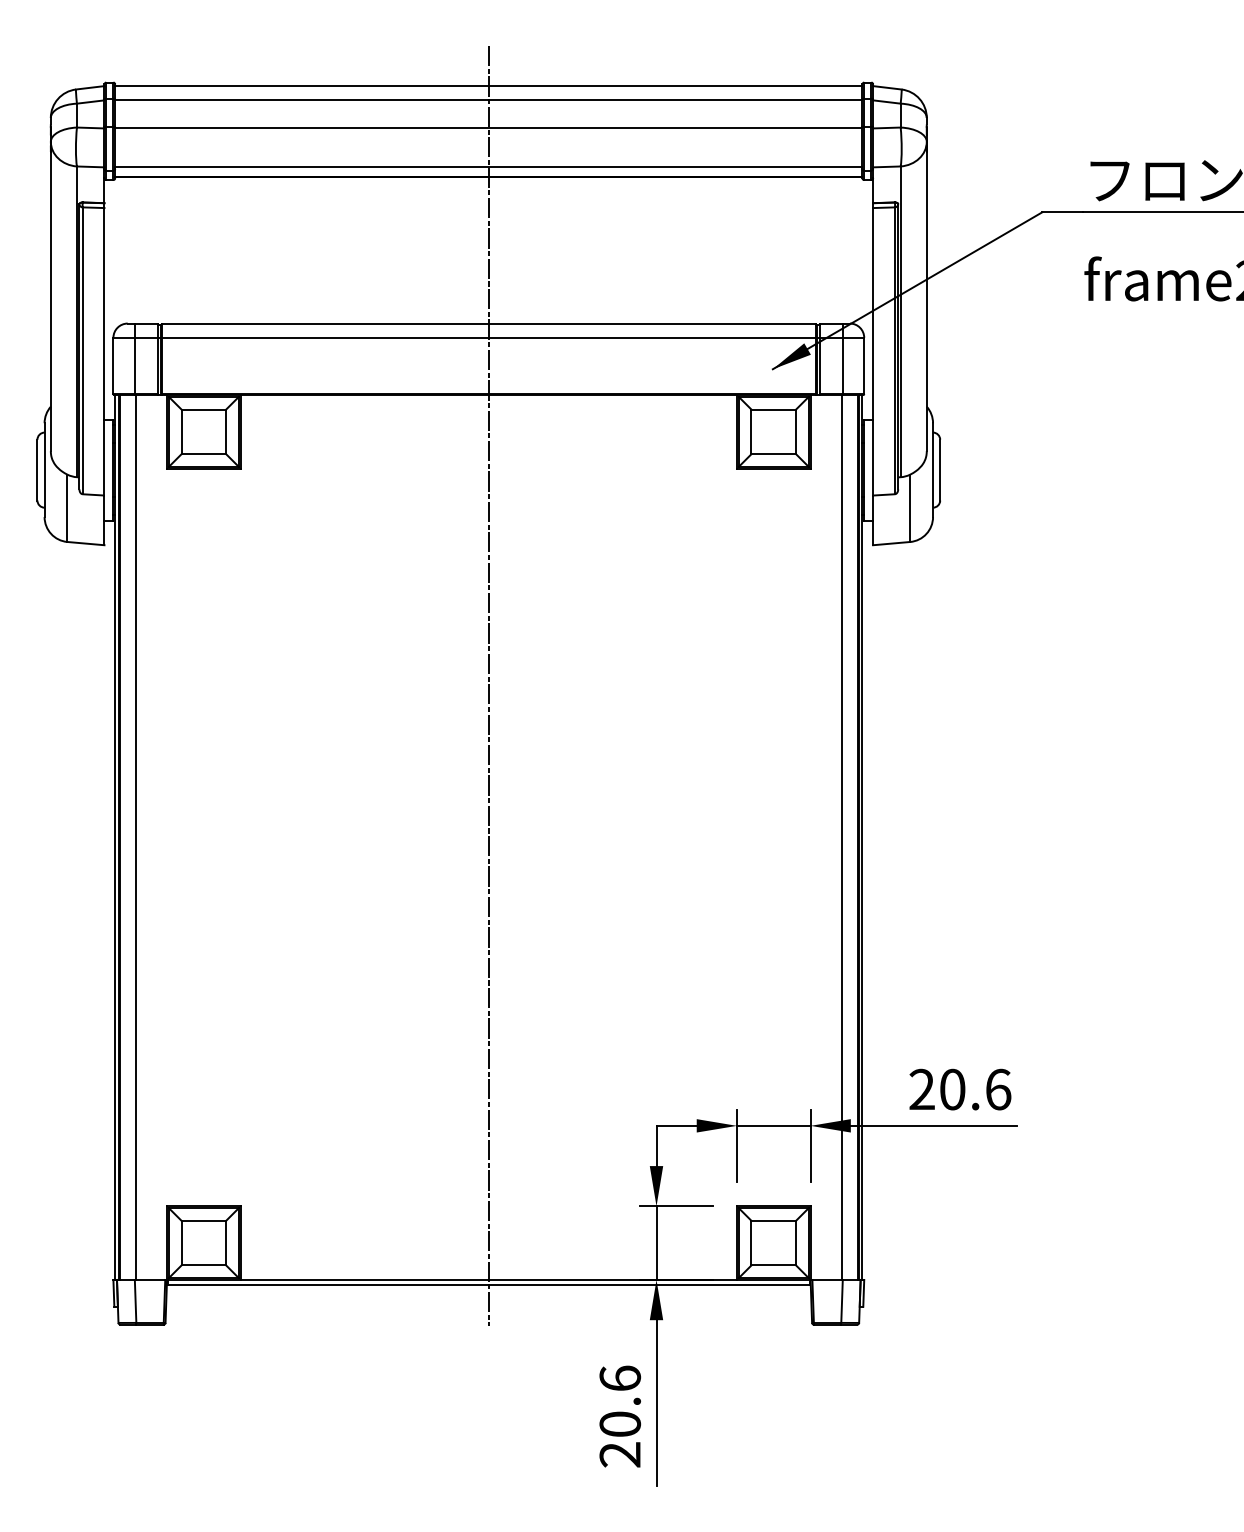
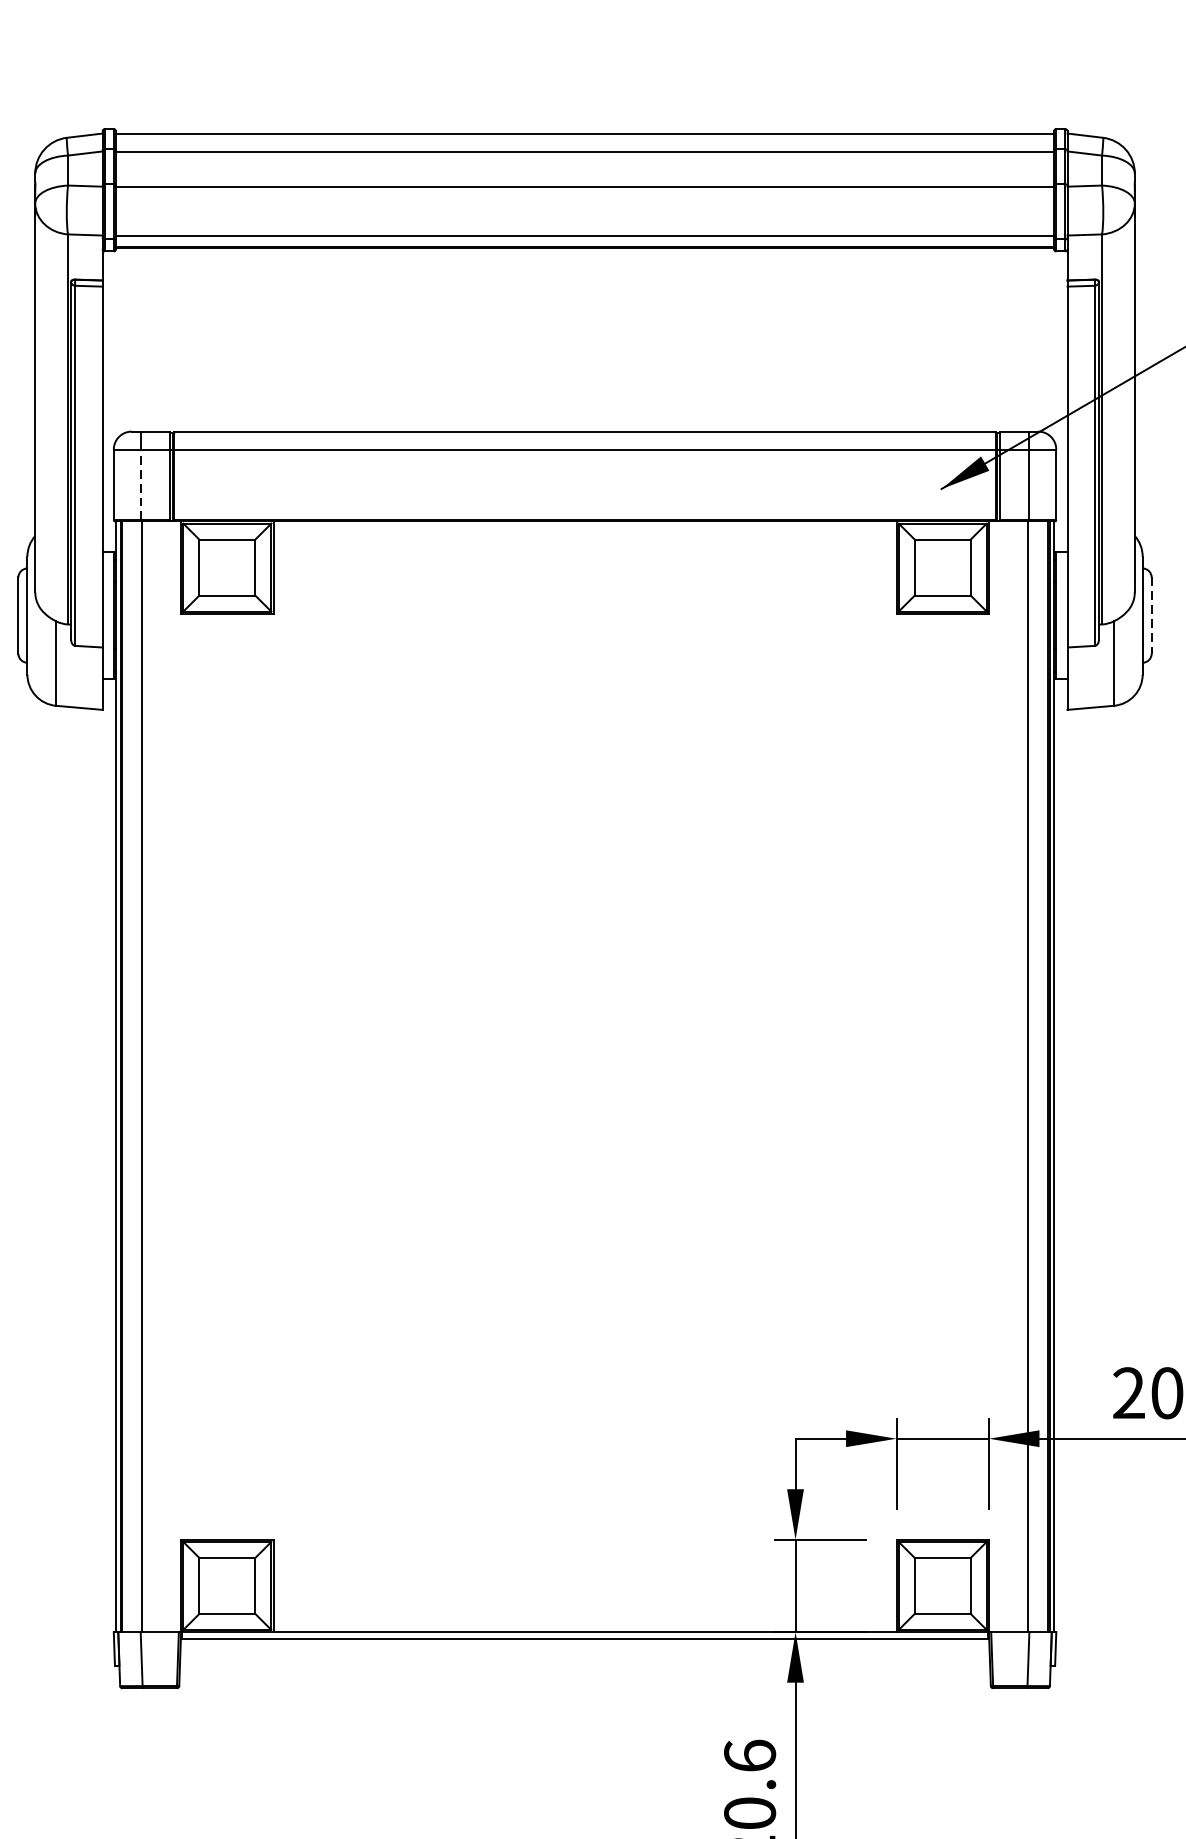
line: (134, 365) -> (140, 484), solid -> dashed
line: (940, 470) -> (1152, 616), solid -> dashed
line: (488, 685) -> (584, 885), removed

